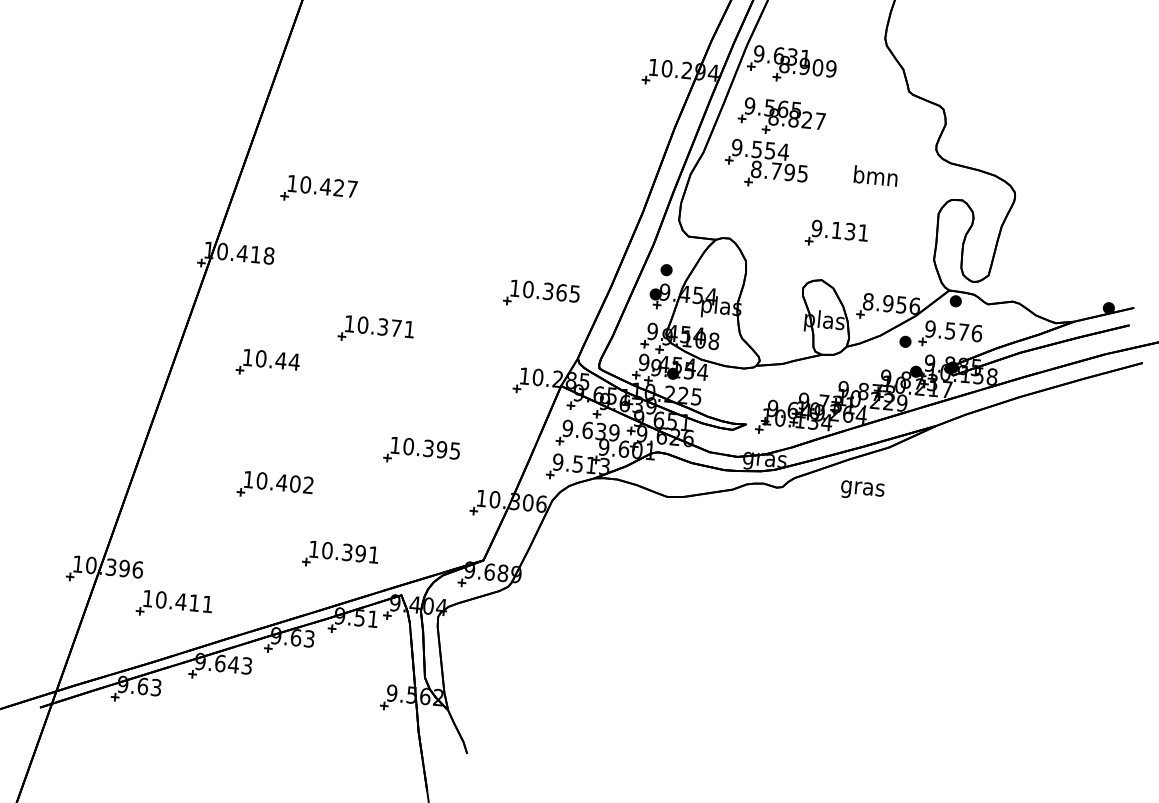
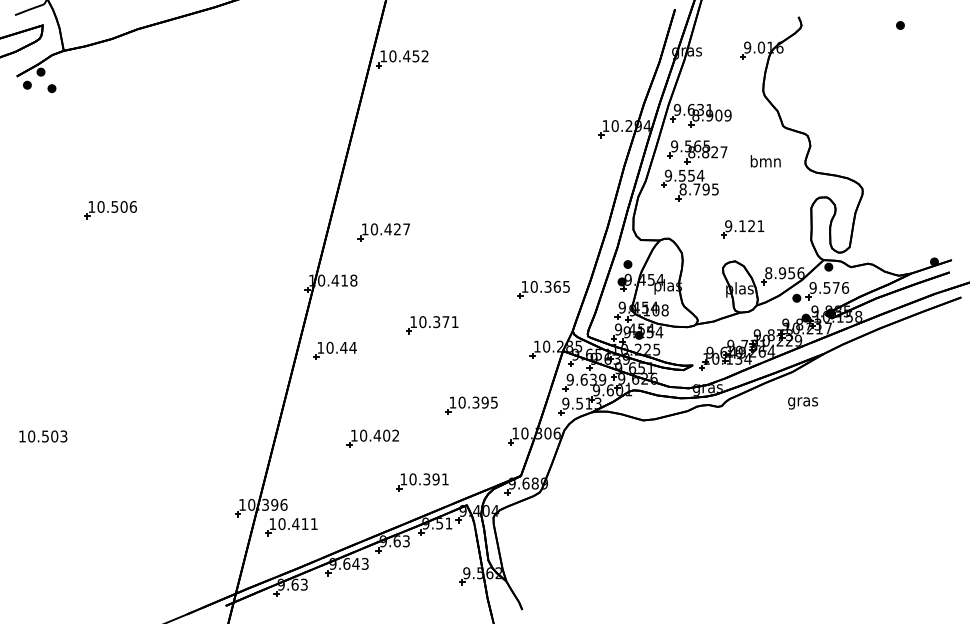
text: (875, 176) -> (765, 161), moved
text: (849, 232) -> (751, 226), 9.131 -> 9.121
part: (267, 363) -> (334, 350), moved
text: (861, 490) -> (802, 403), moved
part: (174, 606) -> (291, 527), moved

